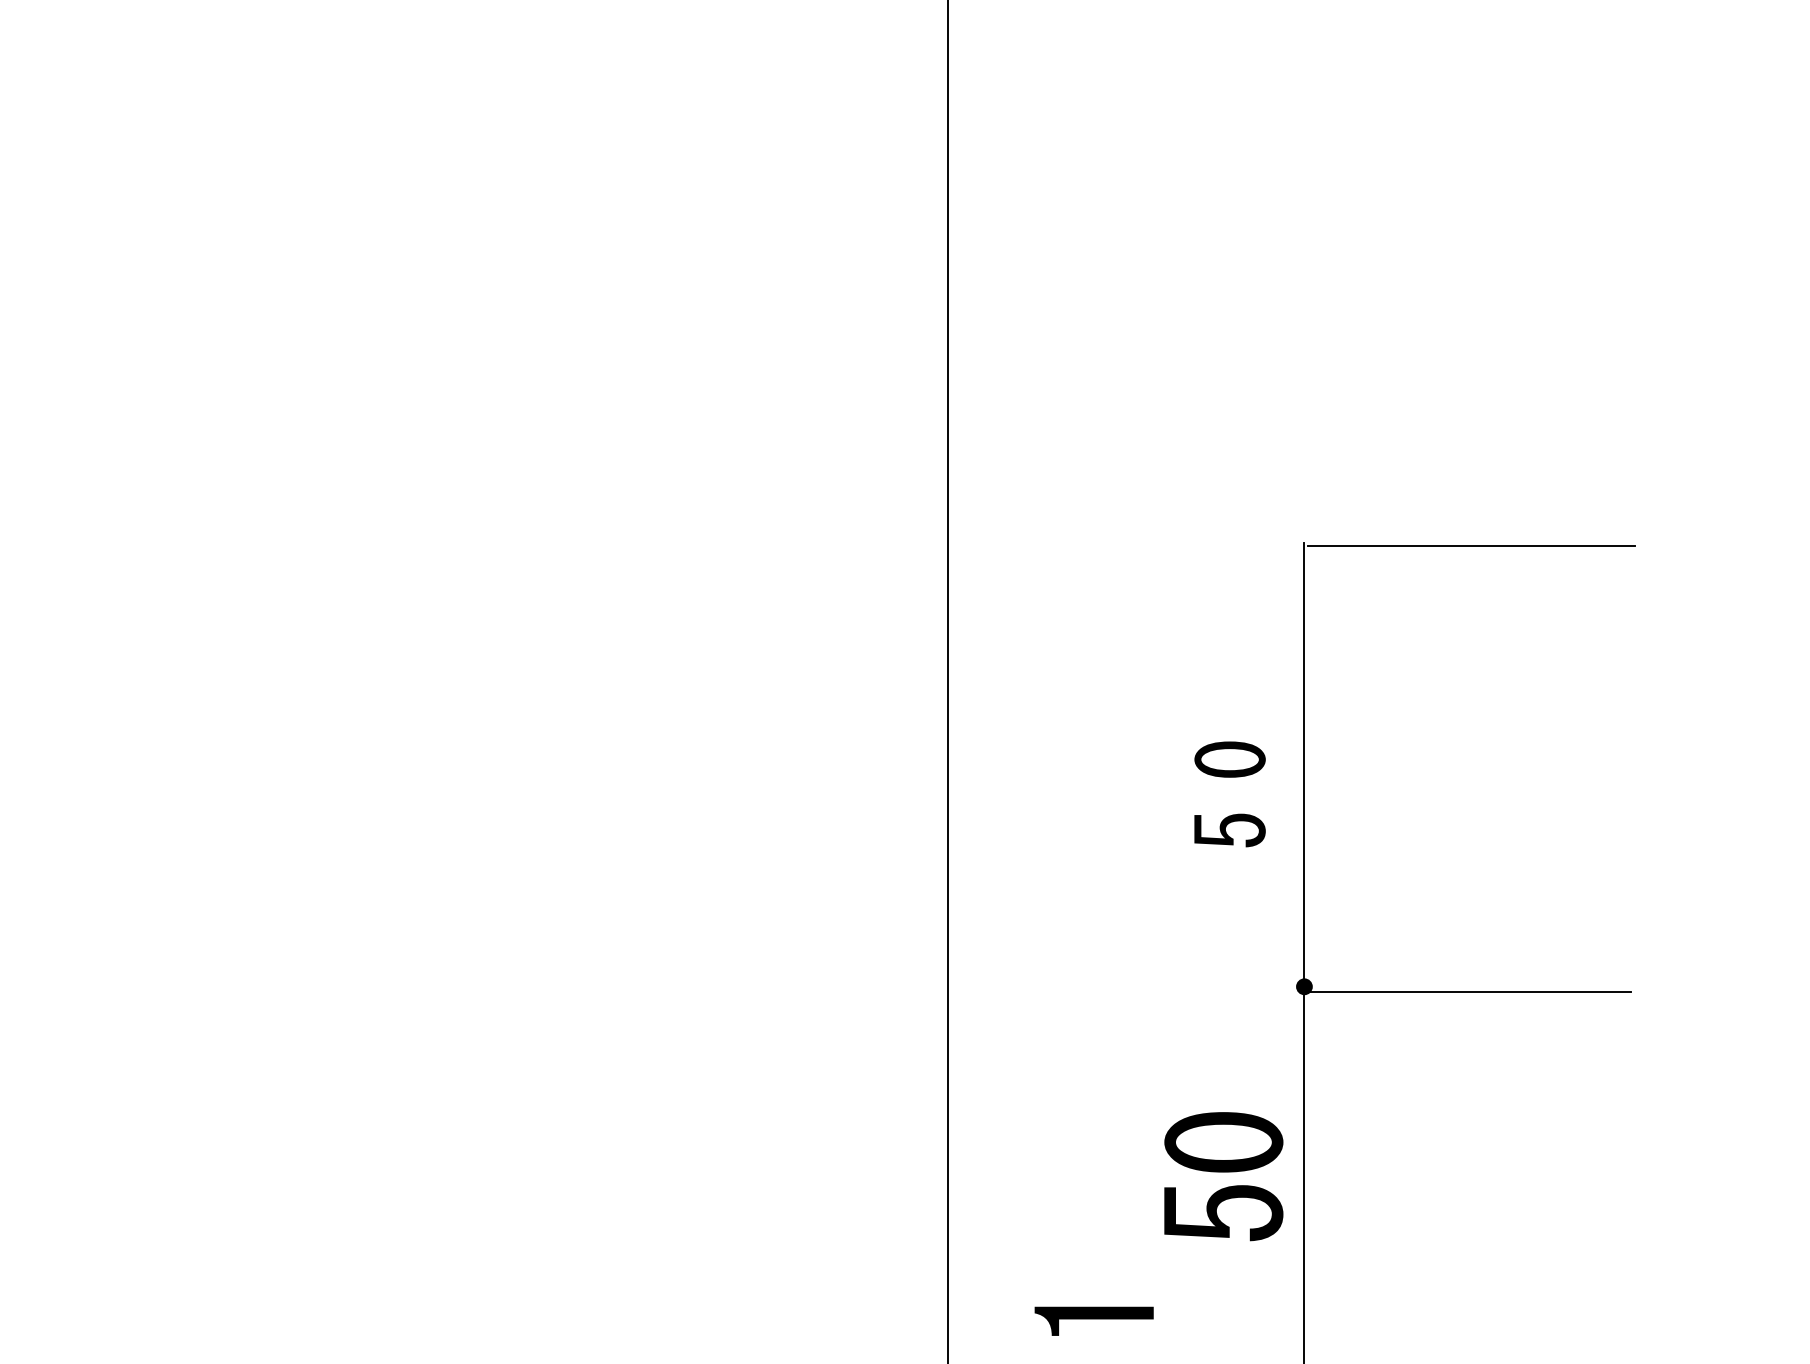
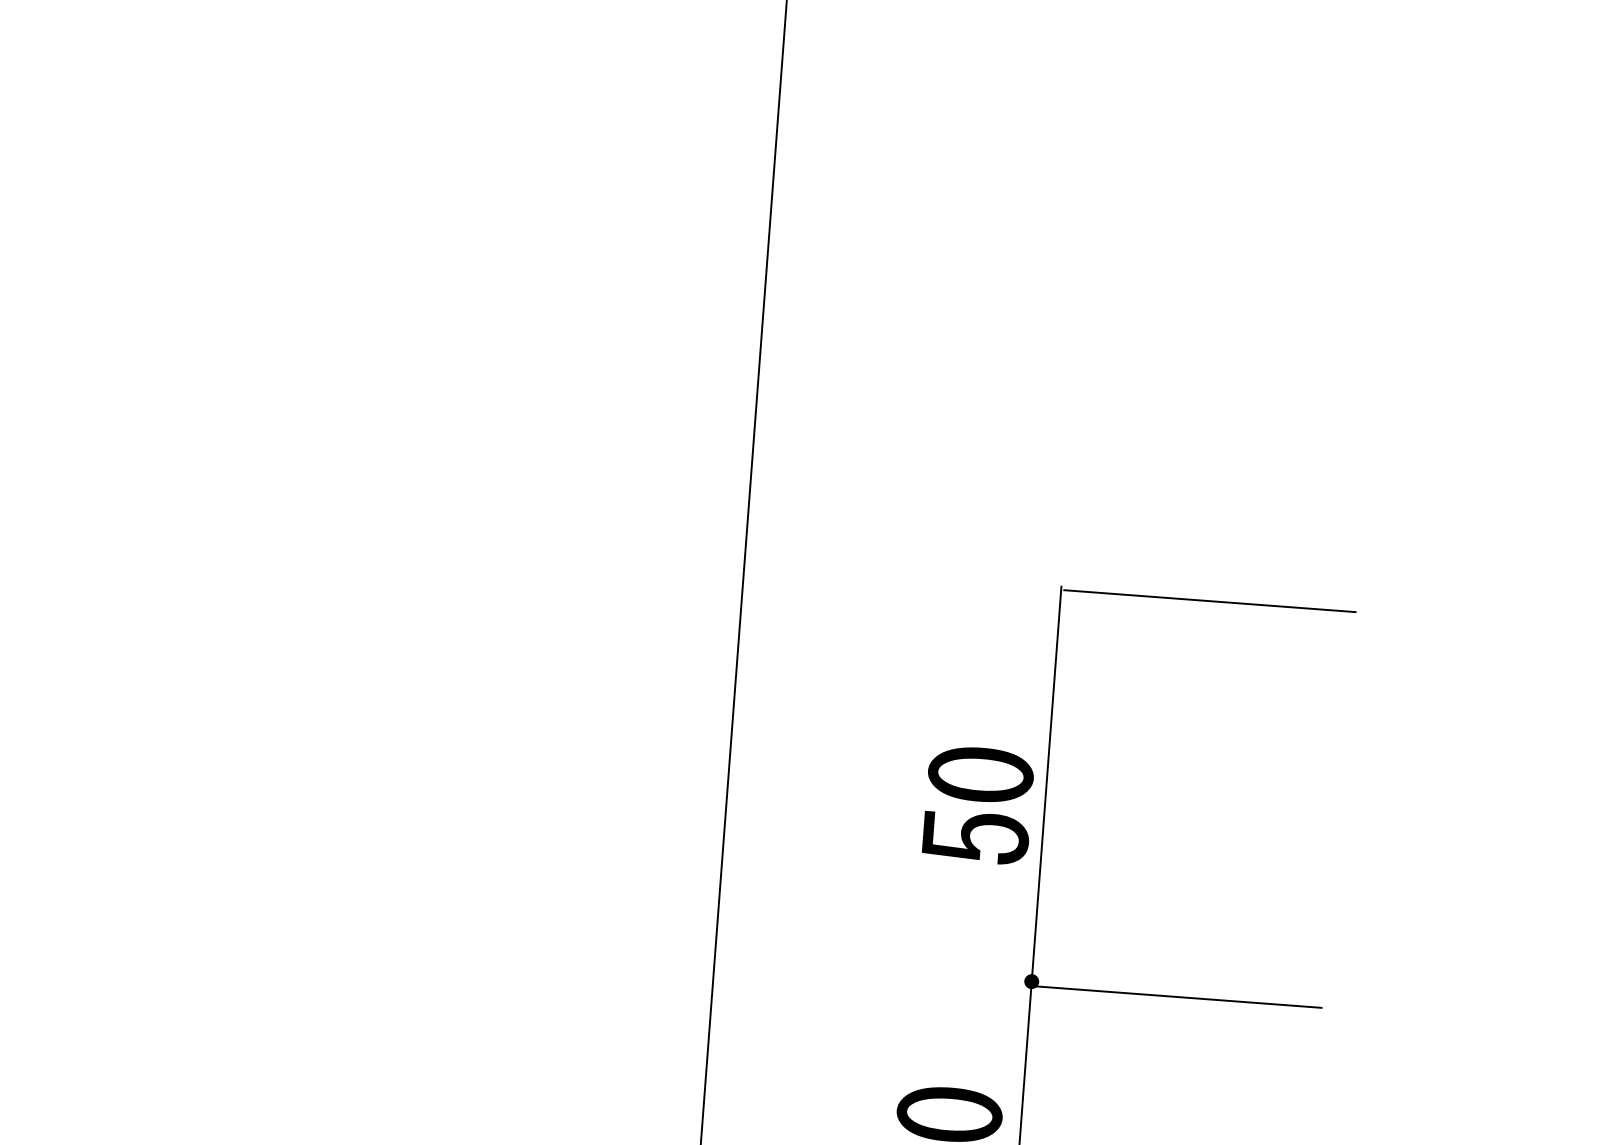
part: (1229, 759) -> (980, 774), size x1.67
part: (1229, 830) -> (975, 837), size x1.67

